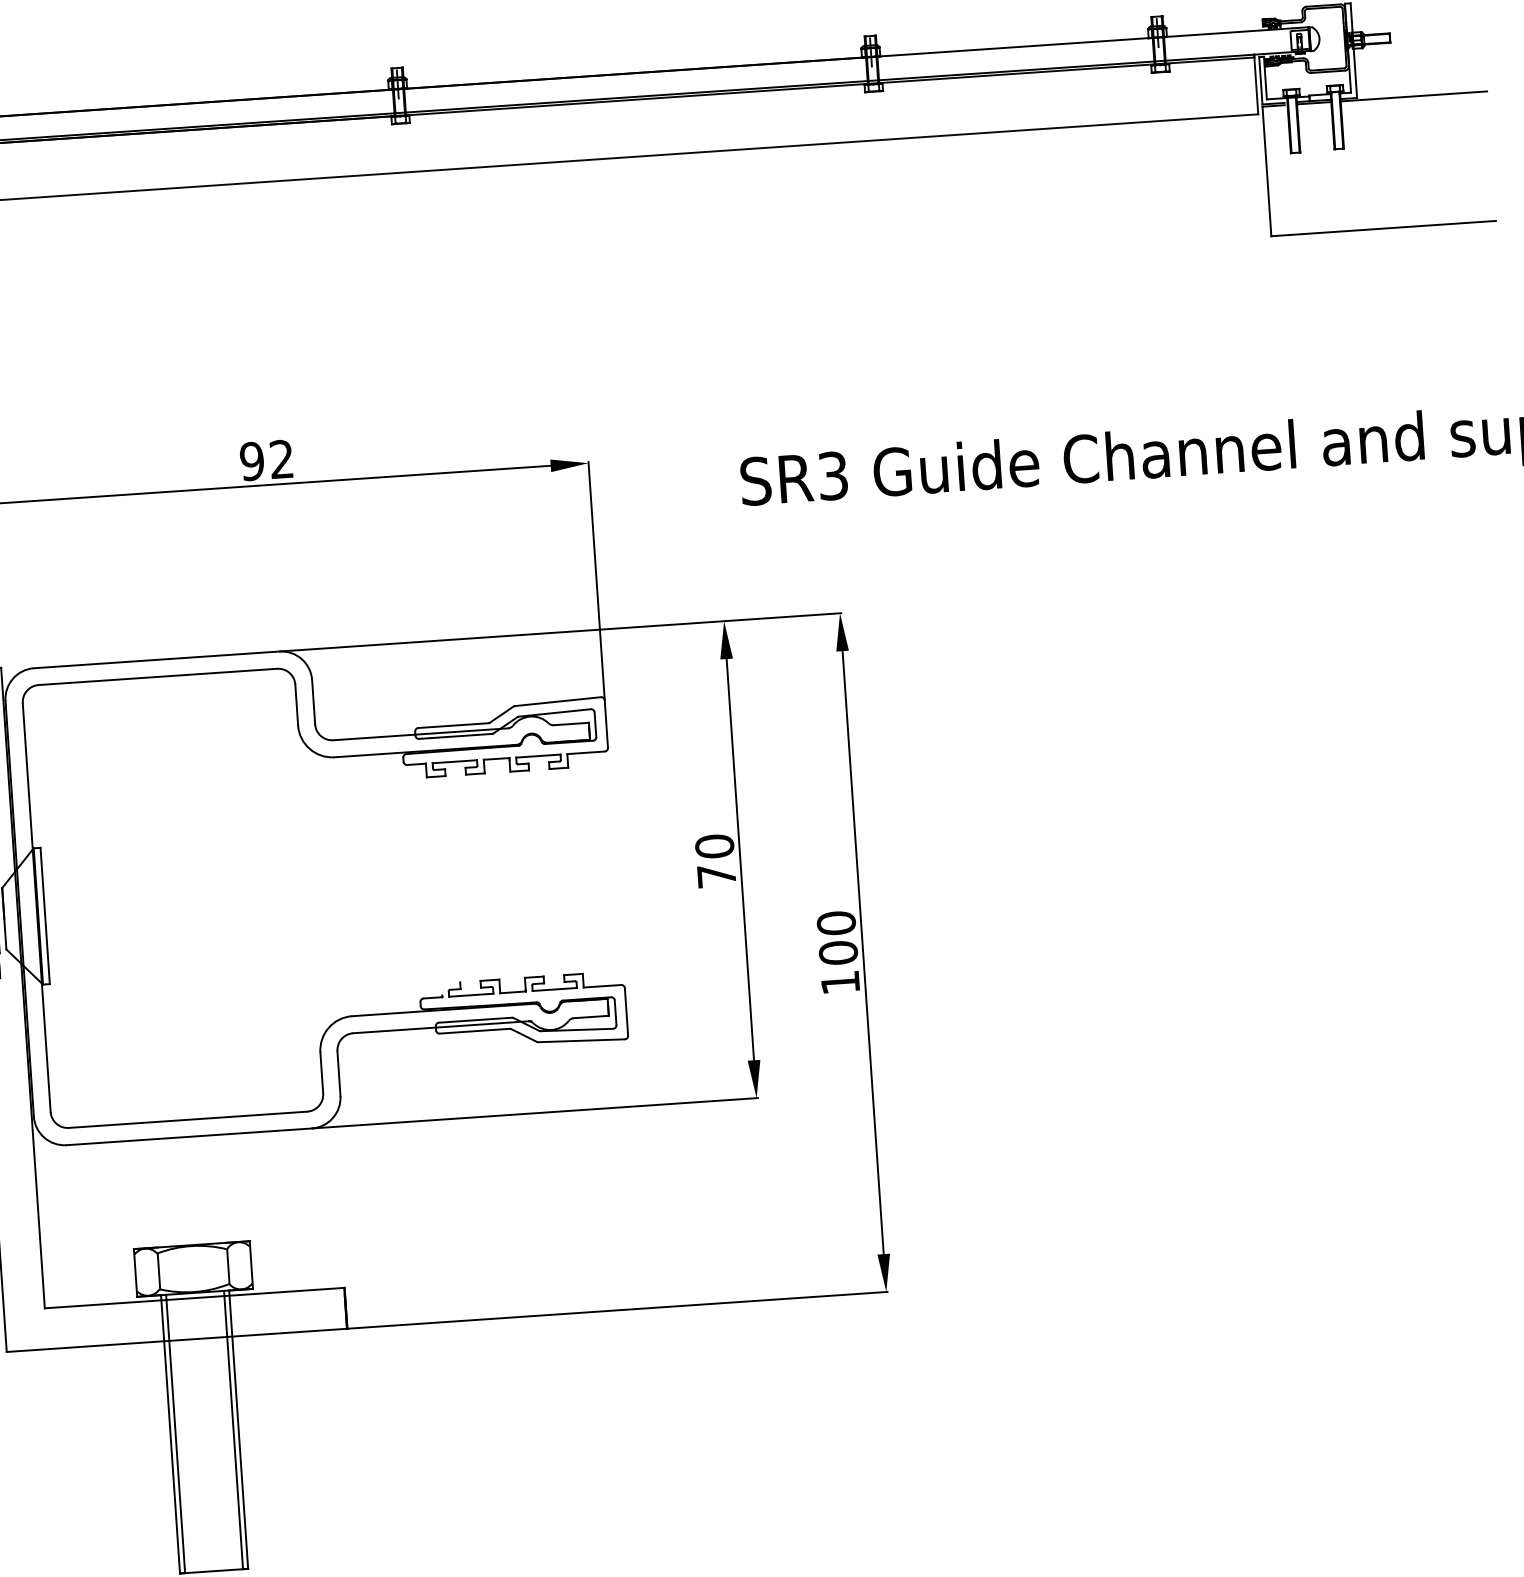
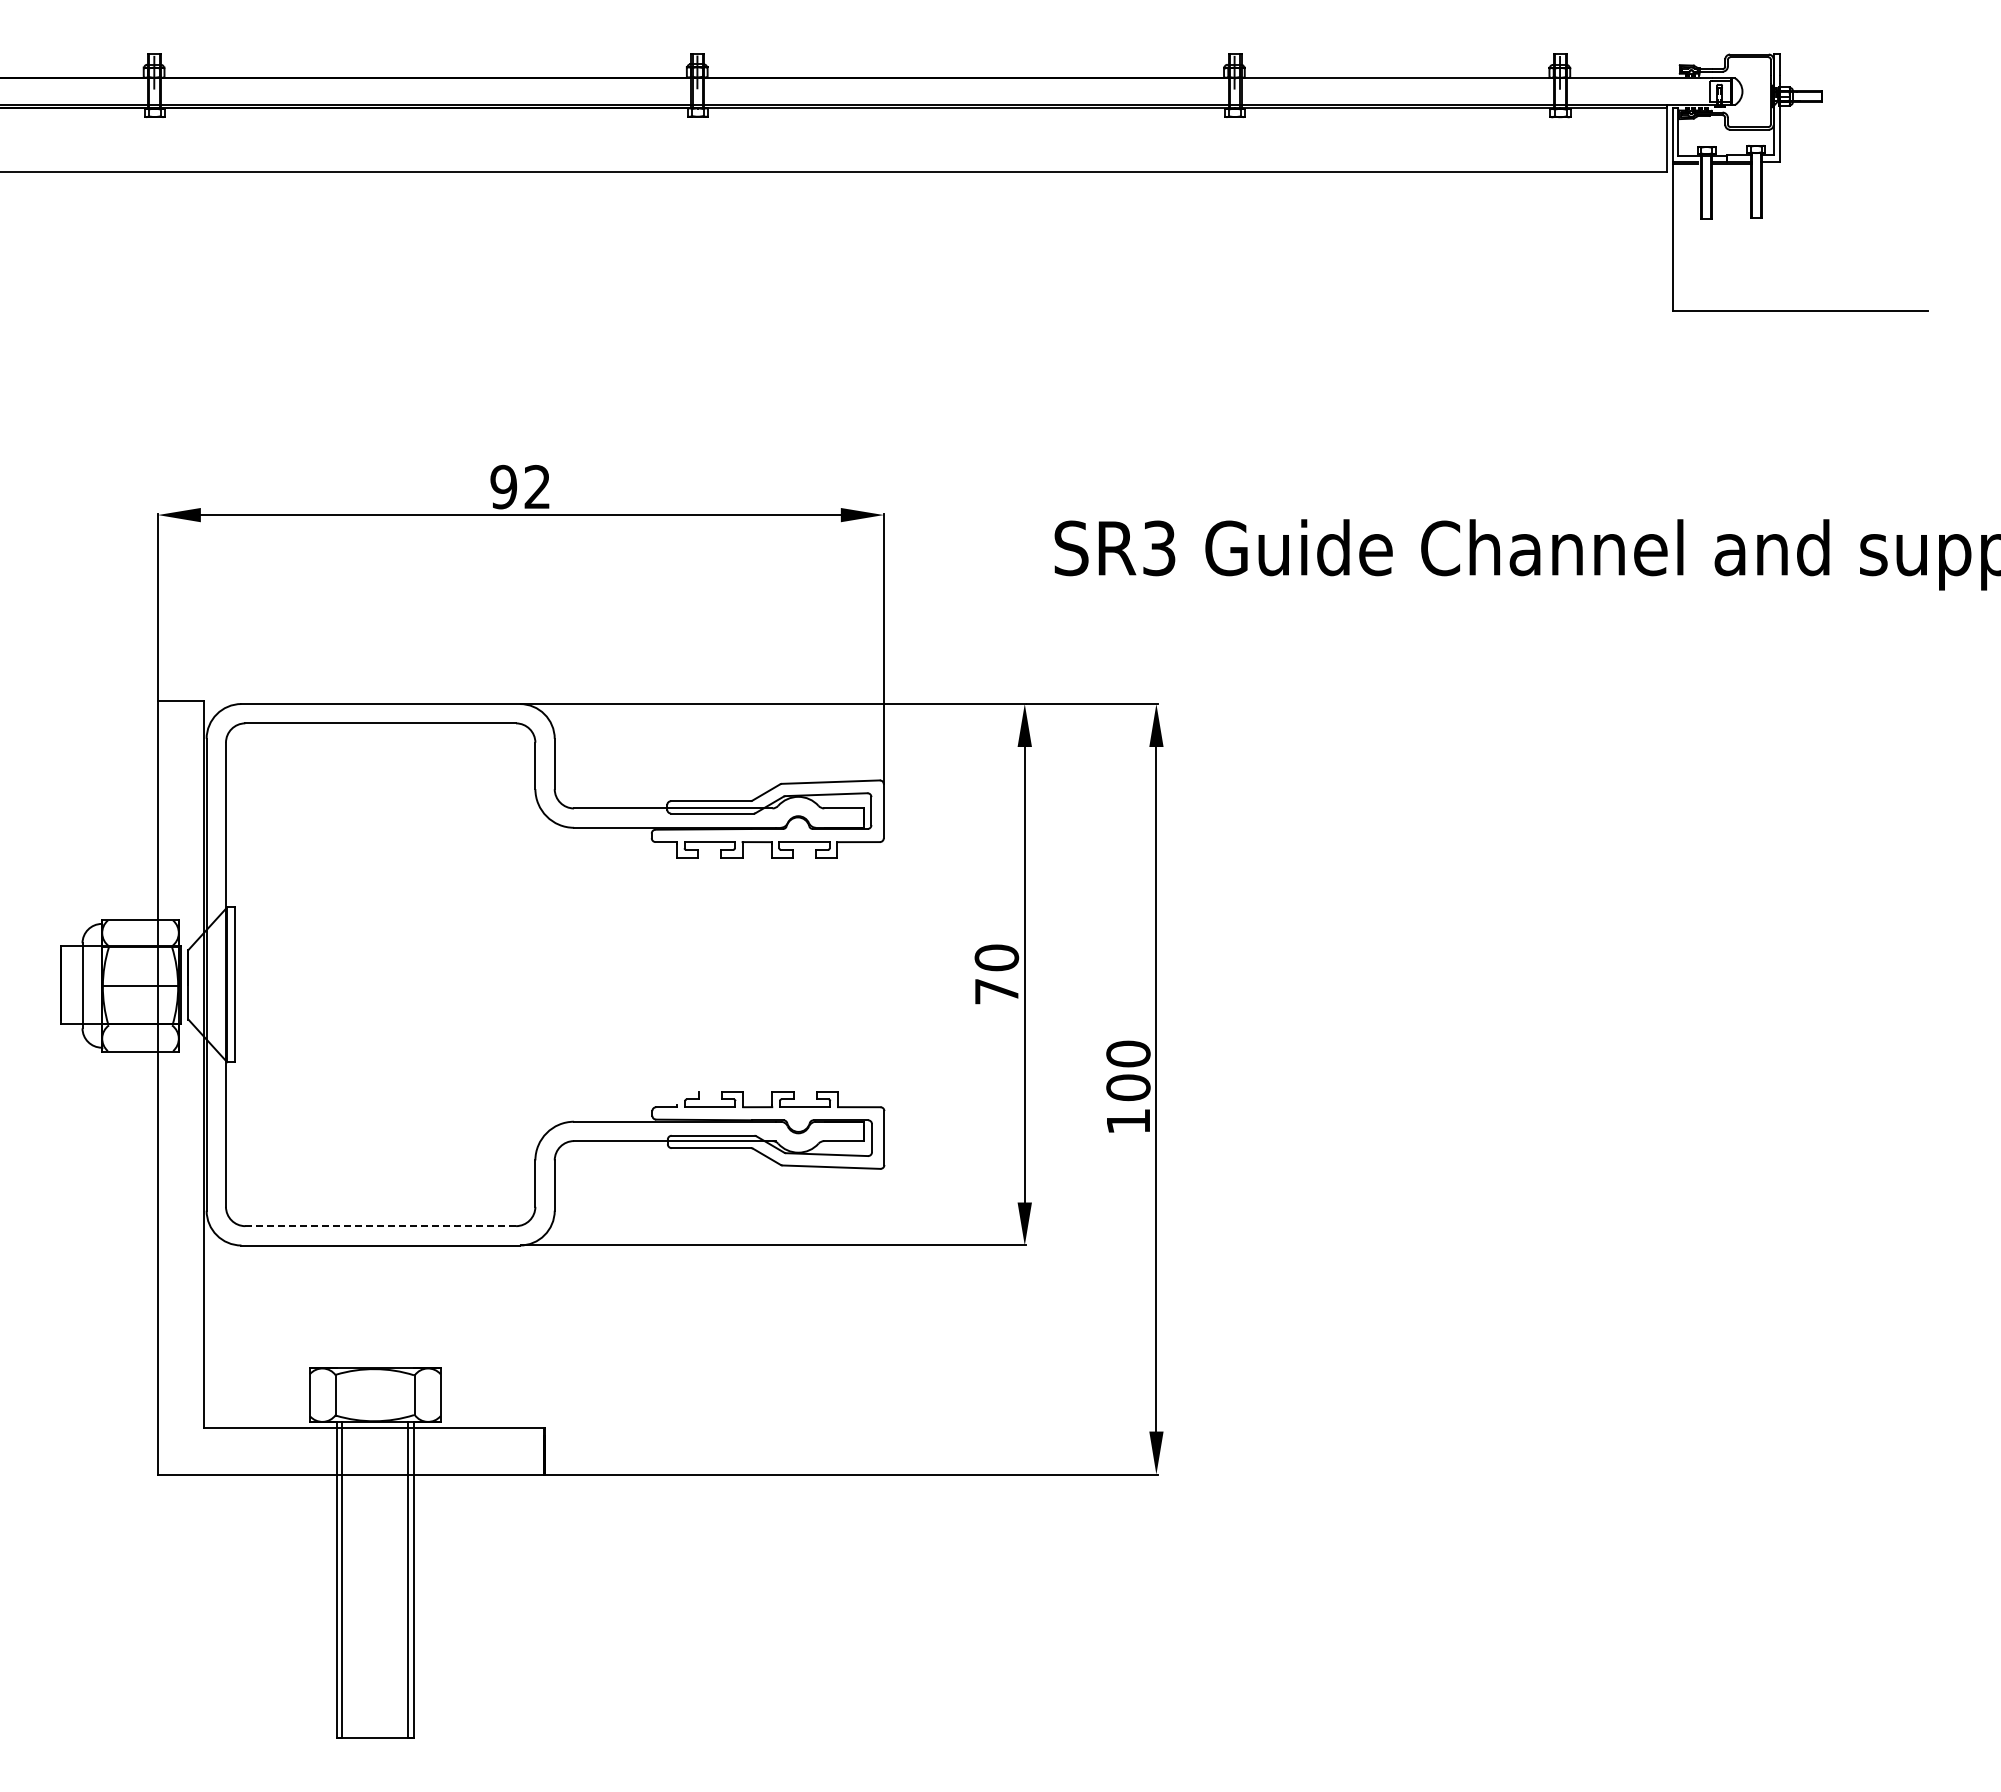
line: (1412, 96) -> (1843, 164), removed
line: (187, 1120) -> (380, 1226), solid -> dashed

